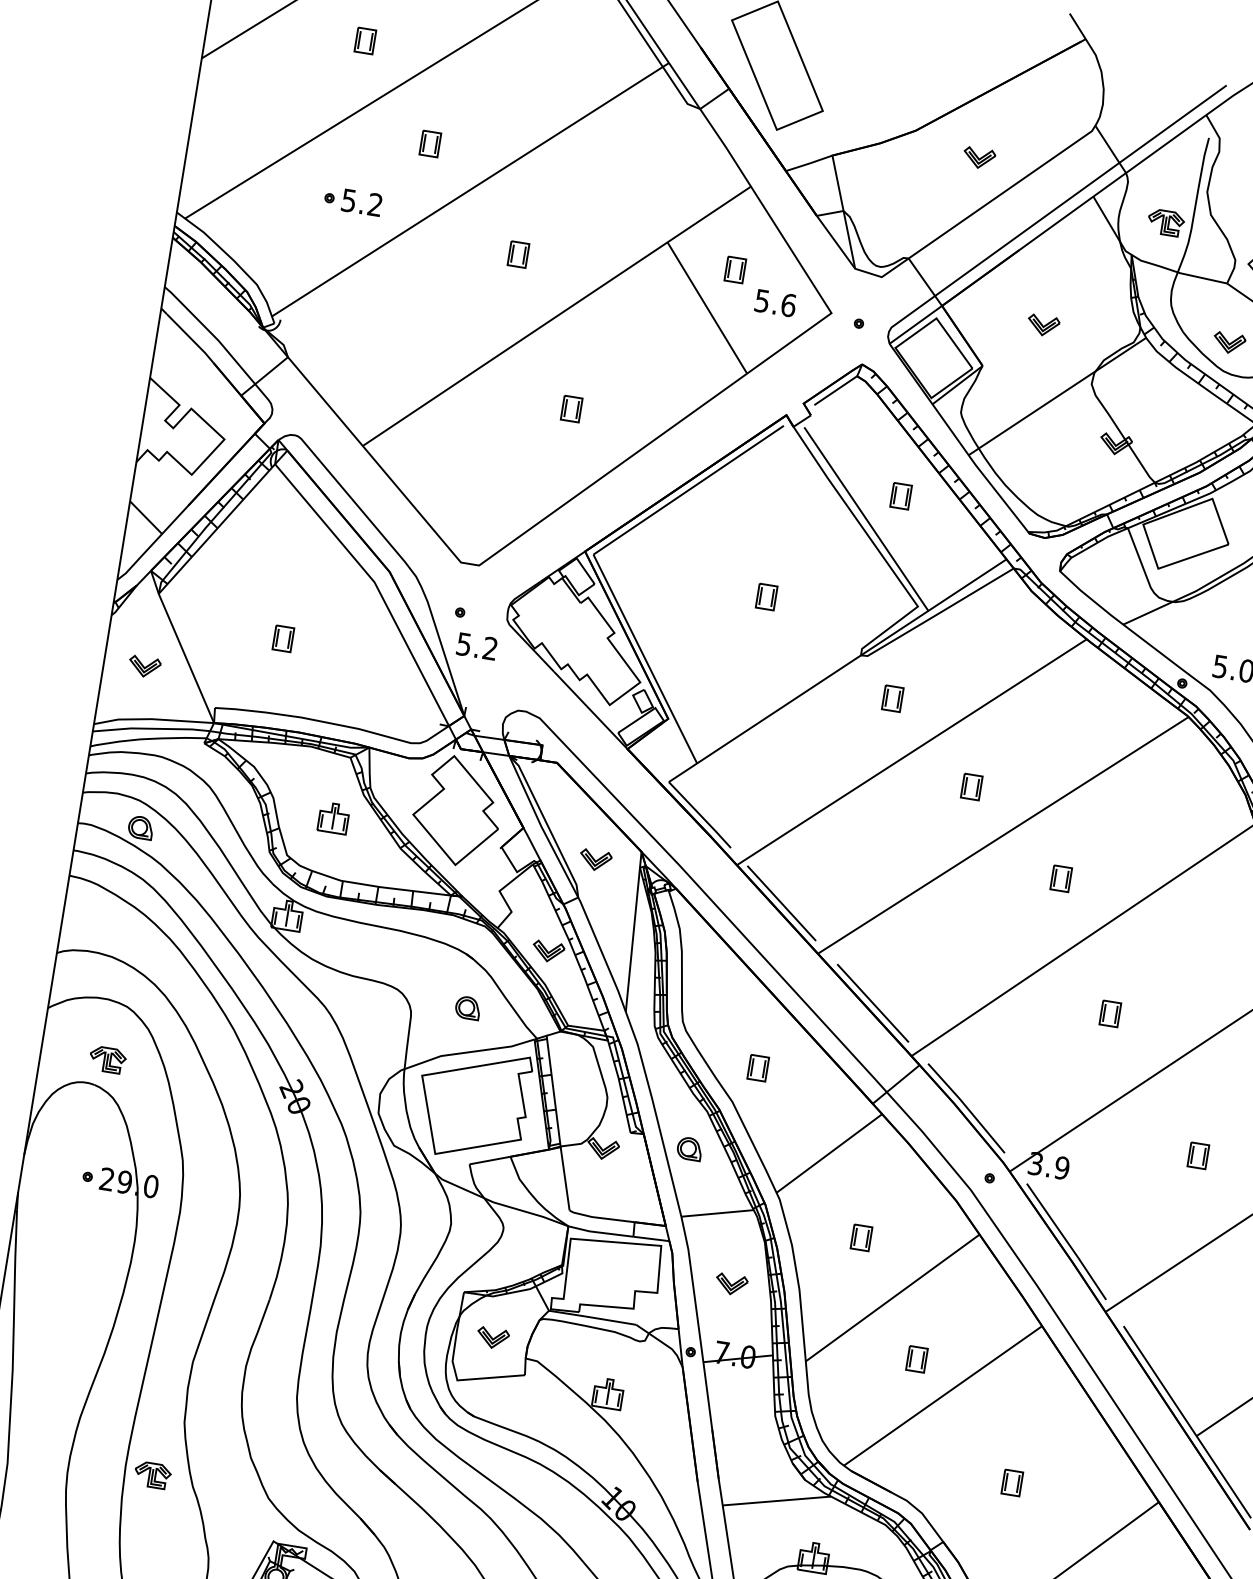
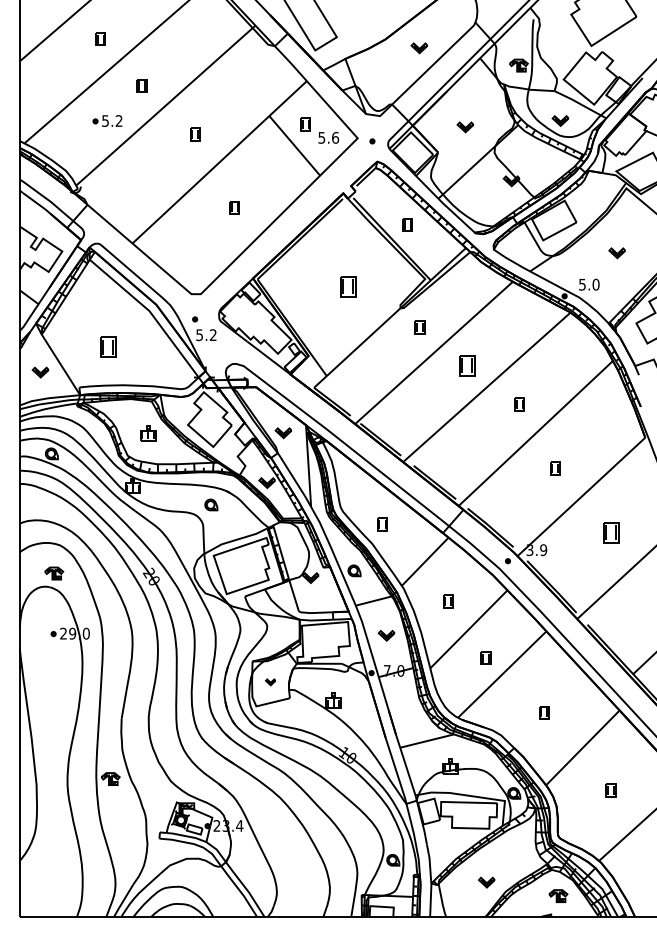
part: (767, 596) -> (348, 286), size x1.6
part: (284, 637) -> (108, 346), size x1.6
part: (970, 786) -> (466, 365), size x1.6
part: (468, 1007) -> (211, 504), moved
part: (1198, 1155) -> (611, 532), size x1.6
part: (492, 1338) -> (270, 682), size x0.6

